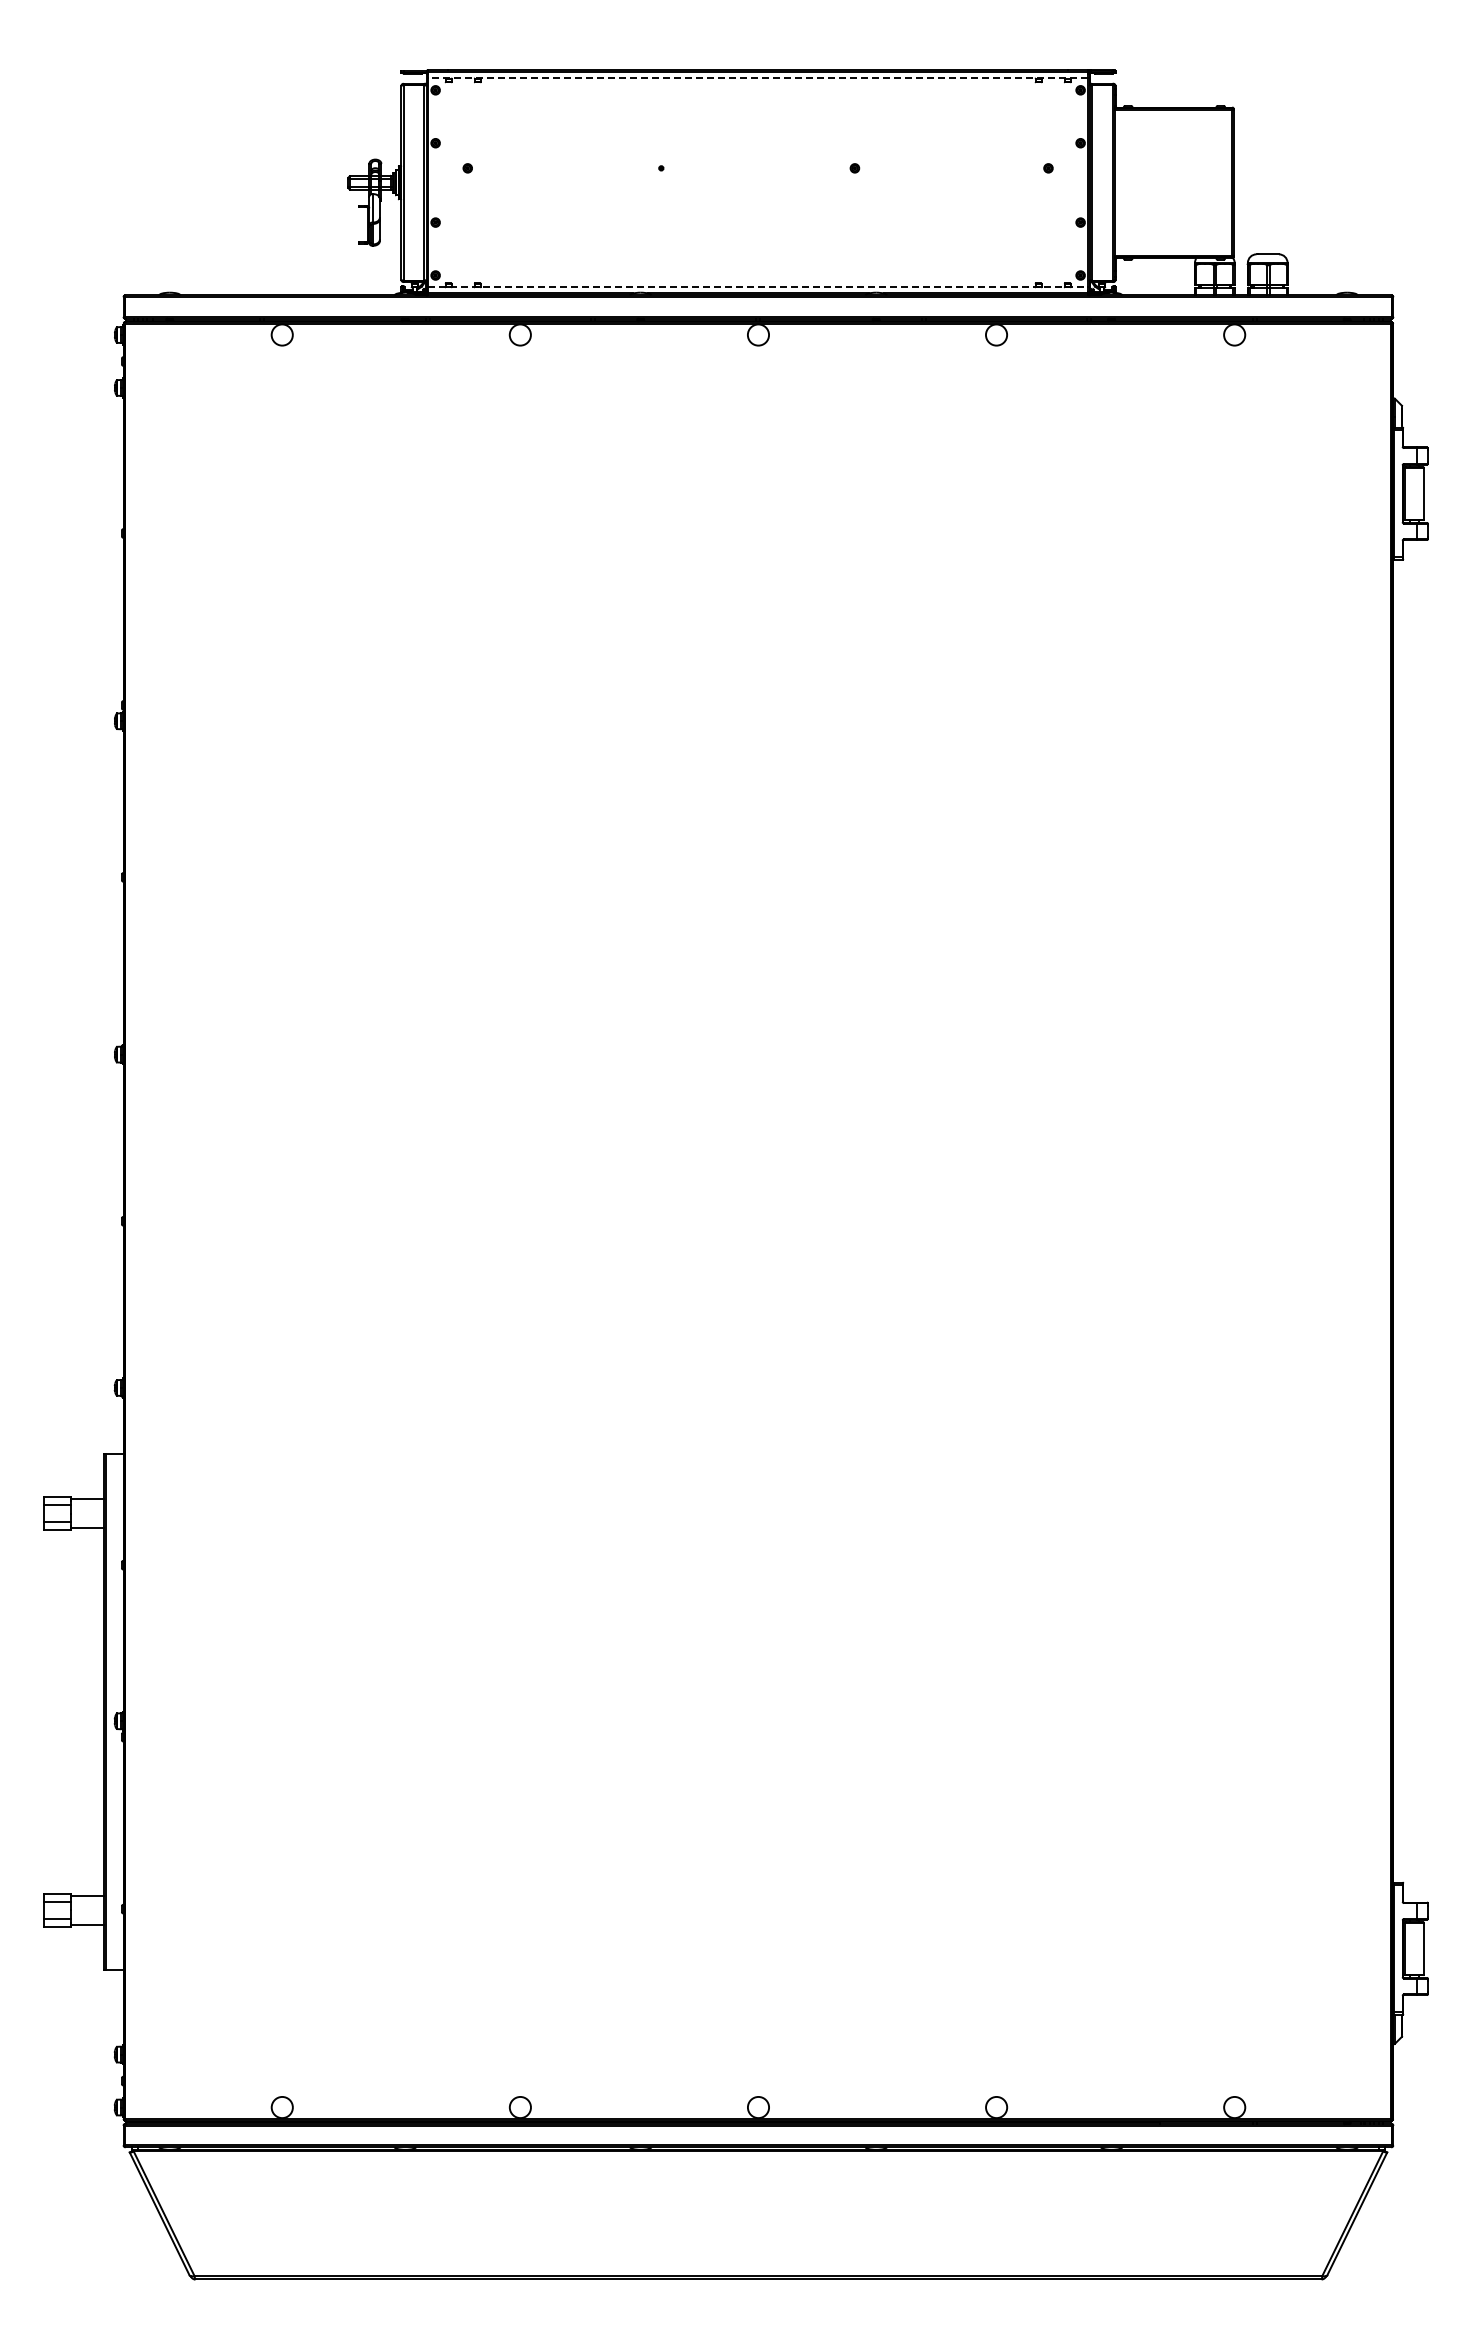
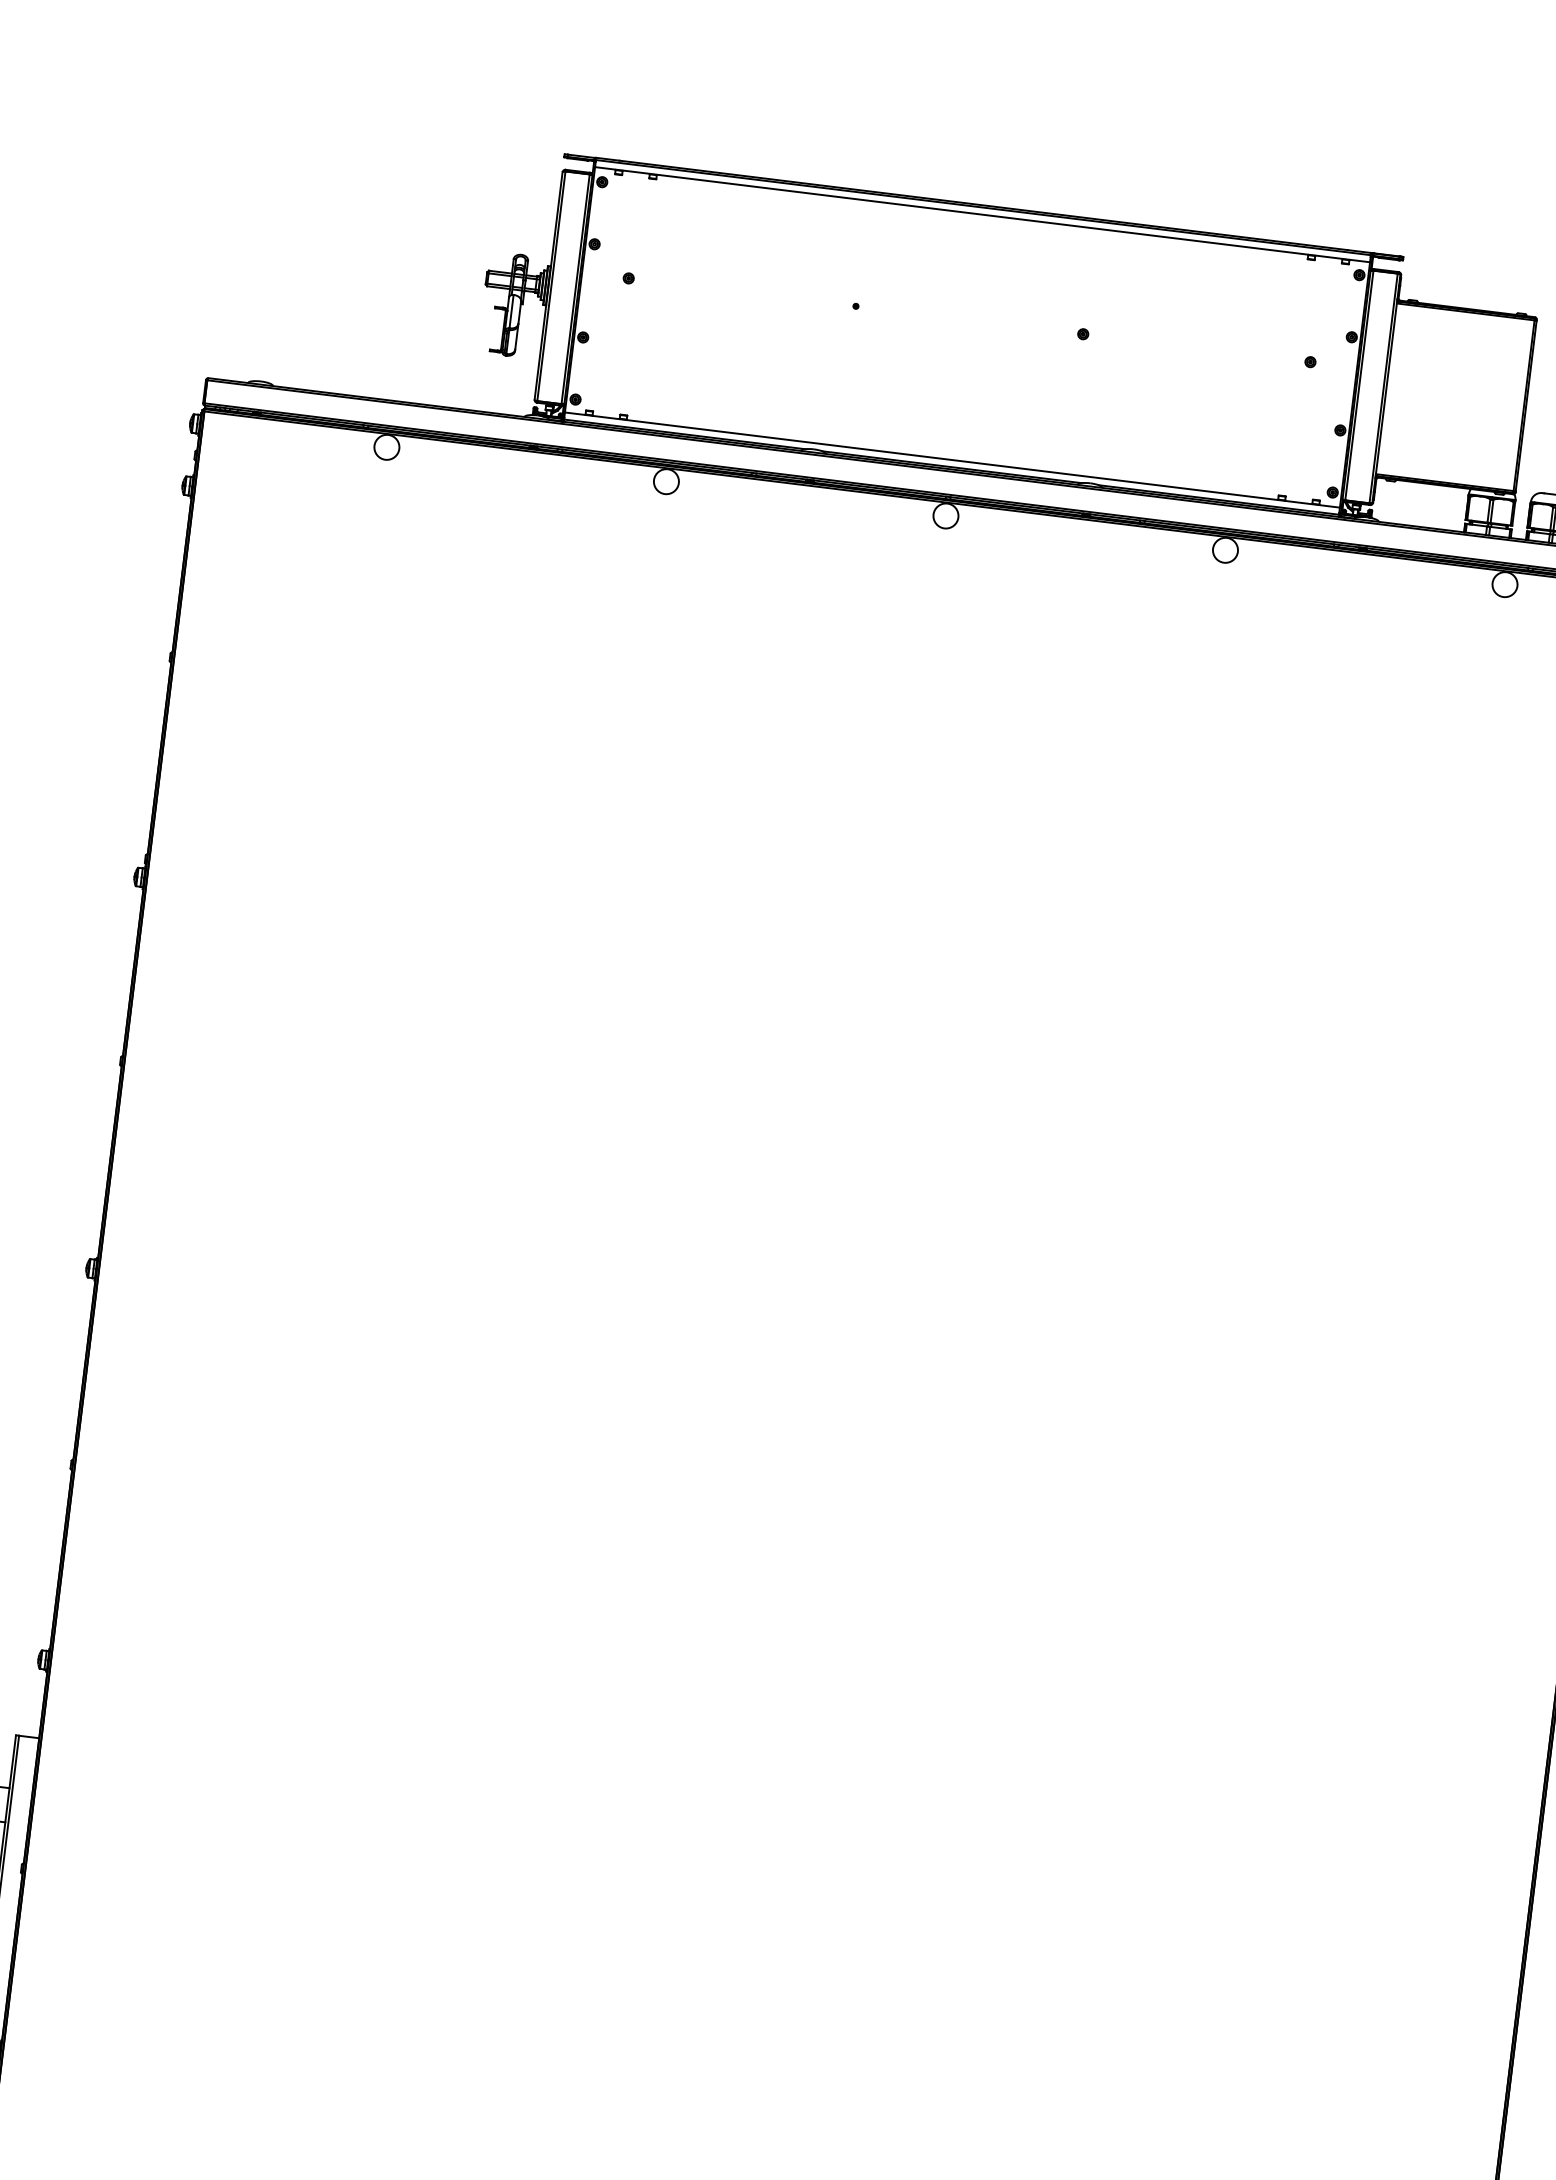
line: (757, 78) -> (981, 214), dashed -> solid
line: (758, 287) -> (952, 460), dashed -> solid

